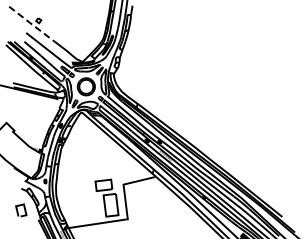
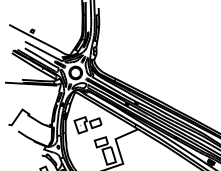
line: (32, 24) -> (28, 34), dashed -> solid
part: (90, 158) -> (88, 124), added

